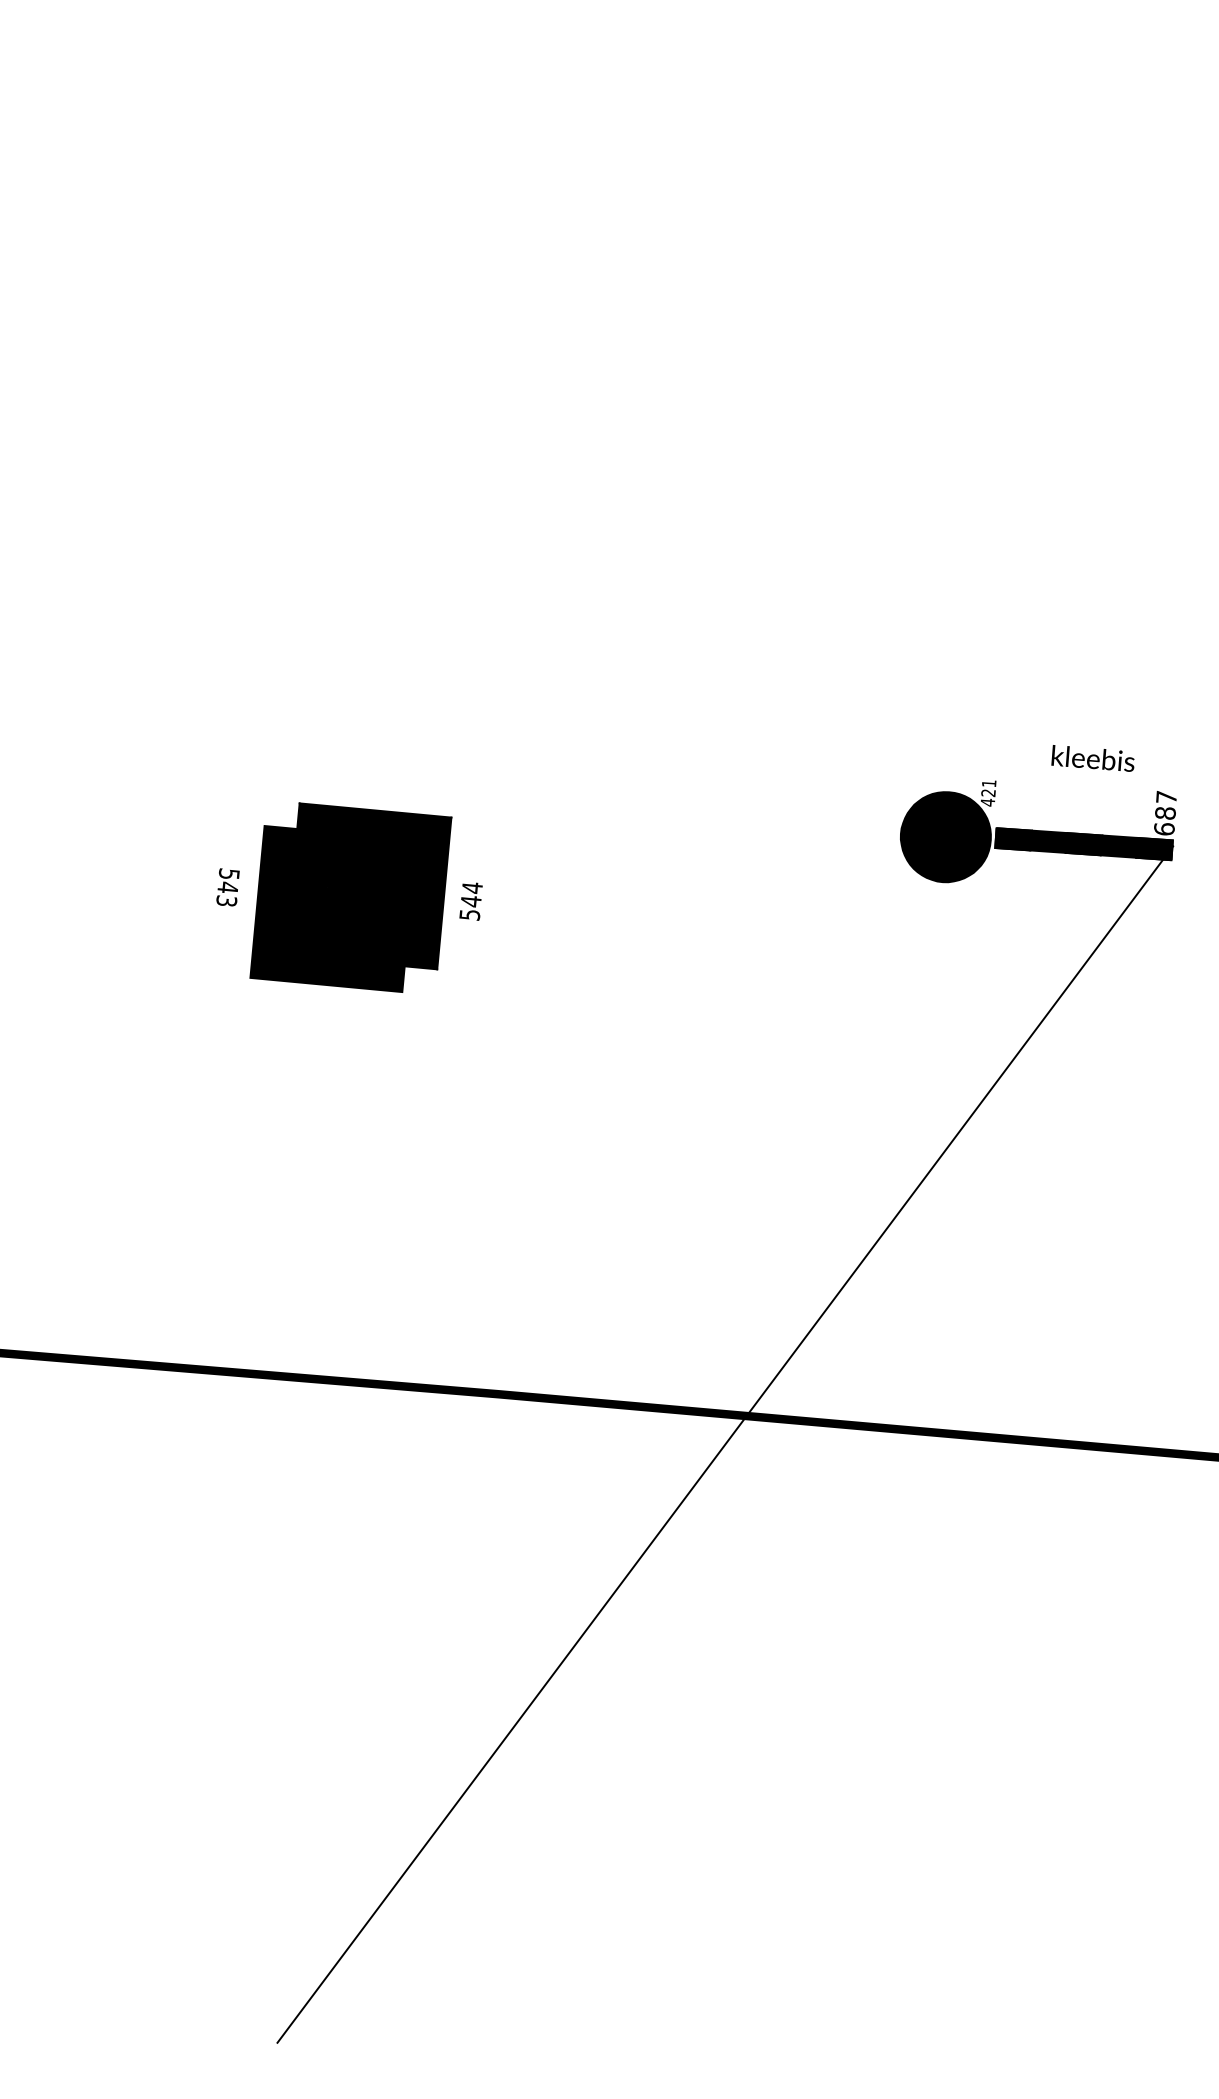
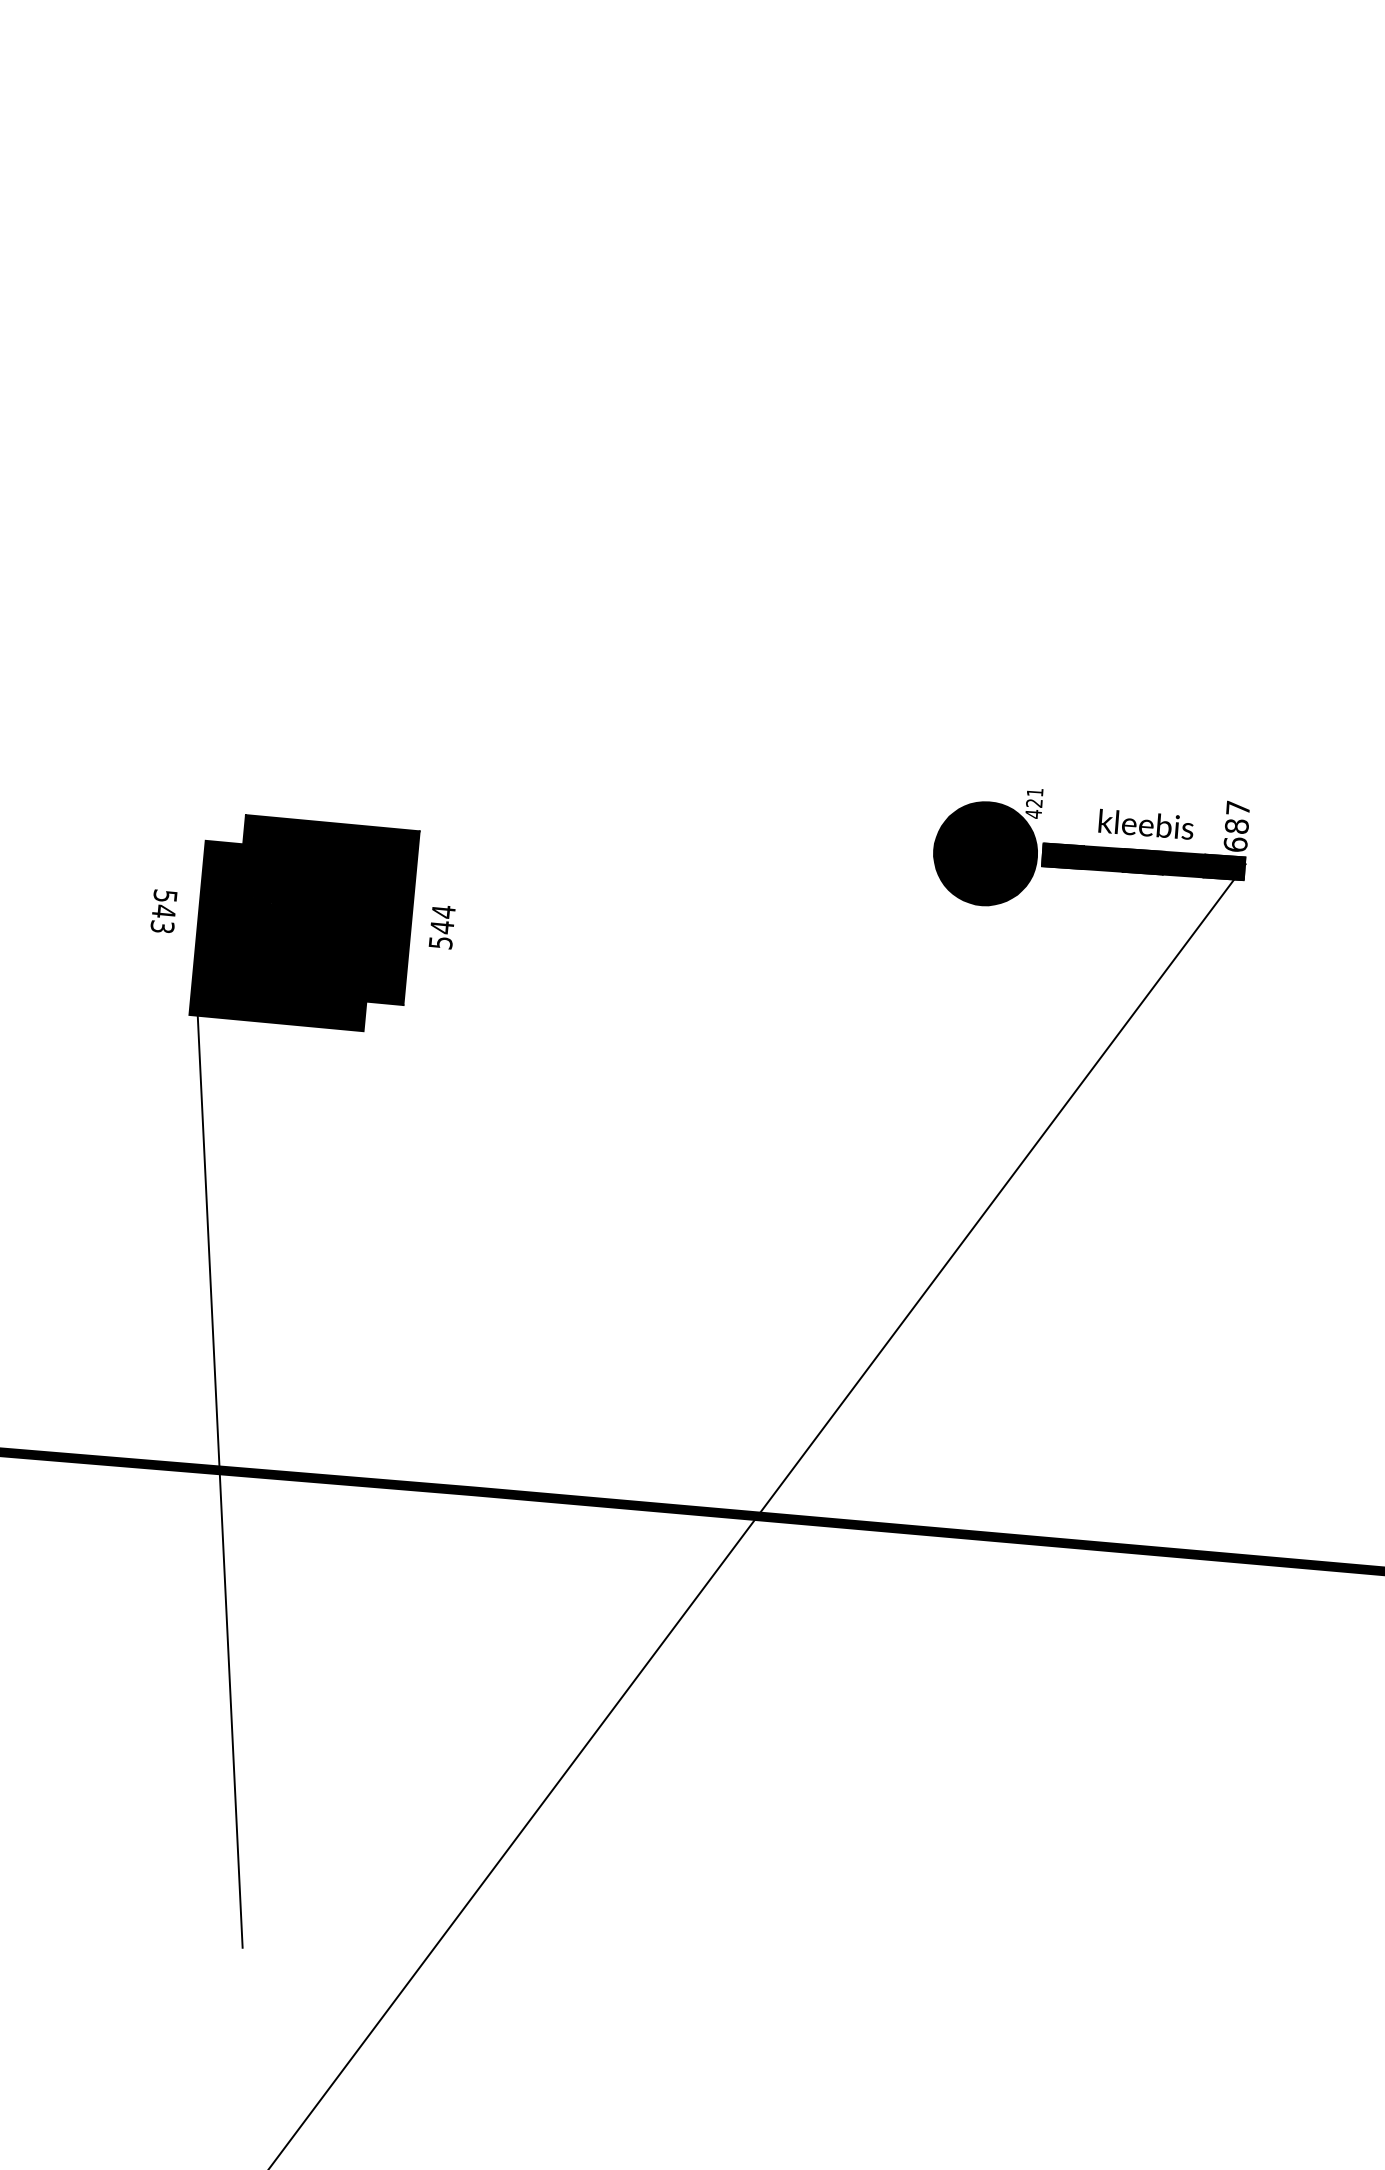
text: (1092, 758) -> (1145, 824), moved
line: (276, 1383) -> (219, 1479), added

